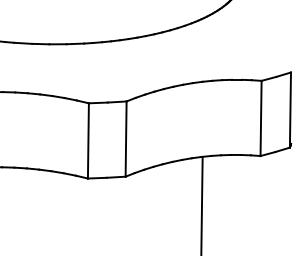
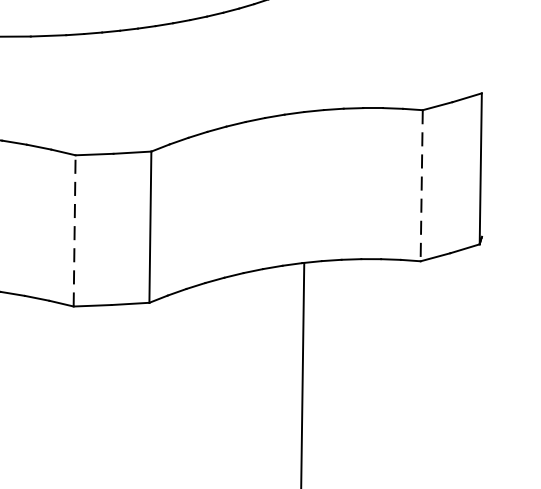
line: (261, 118) -> (422, 185), solid -> dashed
line: (88, 140) -> (74, 230), solid -> dashed

